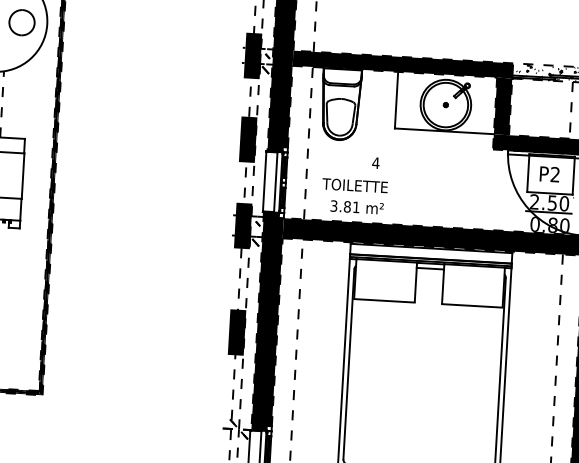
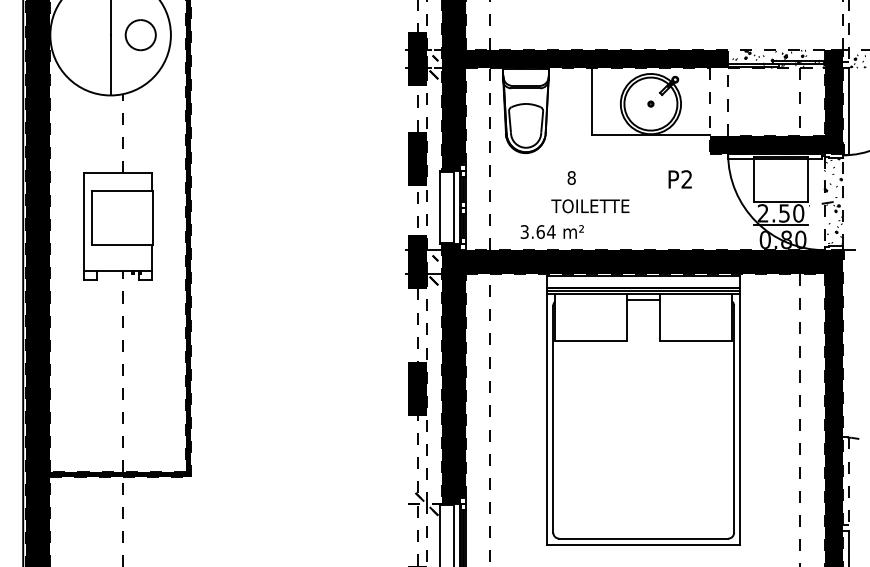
fill: (503, 106) -> (719, 101), removed
text: (375, 162) -> (571, 177), 4 -> 8
text: (549, 174) -> (679, 179), moved
text: (355, 185) -> (590, 206), moved
text: (351, 206) -> (545, 231), 3.81 -> 3.64

